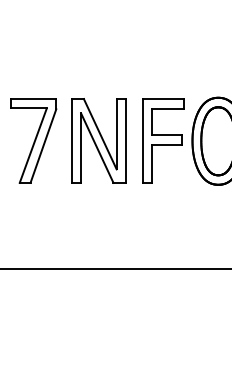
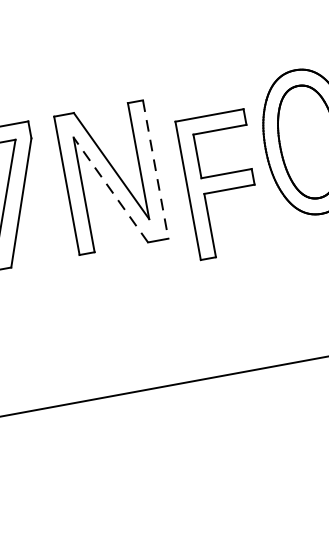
line: (125, 140) -> (155, 168), solid -> dashed
part: (163, 140) -> (222, 183), moved
line: (97, 147) -> (110, 188), solid -> dashed

